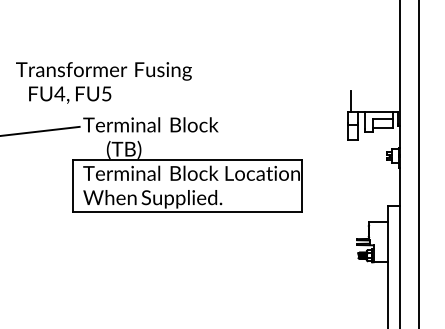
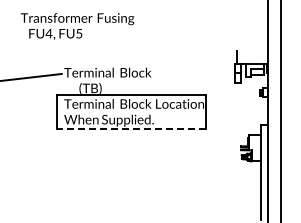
text: (103, 82) -> (77, 26), moved
line: (187, 211) -> (131, 128), solid -> dashed

